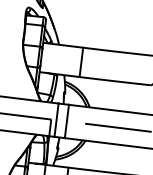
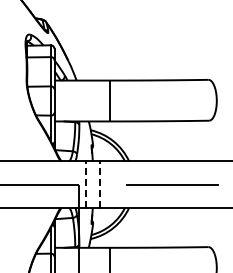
line: (56, 120) -> (85, 184), solid -> dashed
line: (67, 121) -> (100, 184), solid -> dashed

